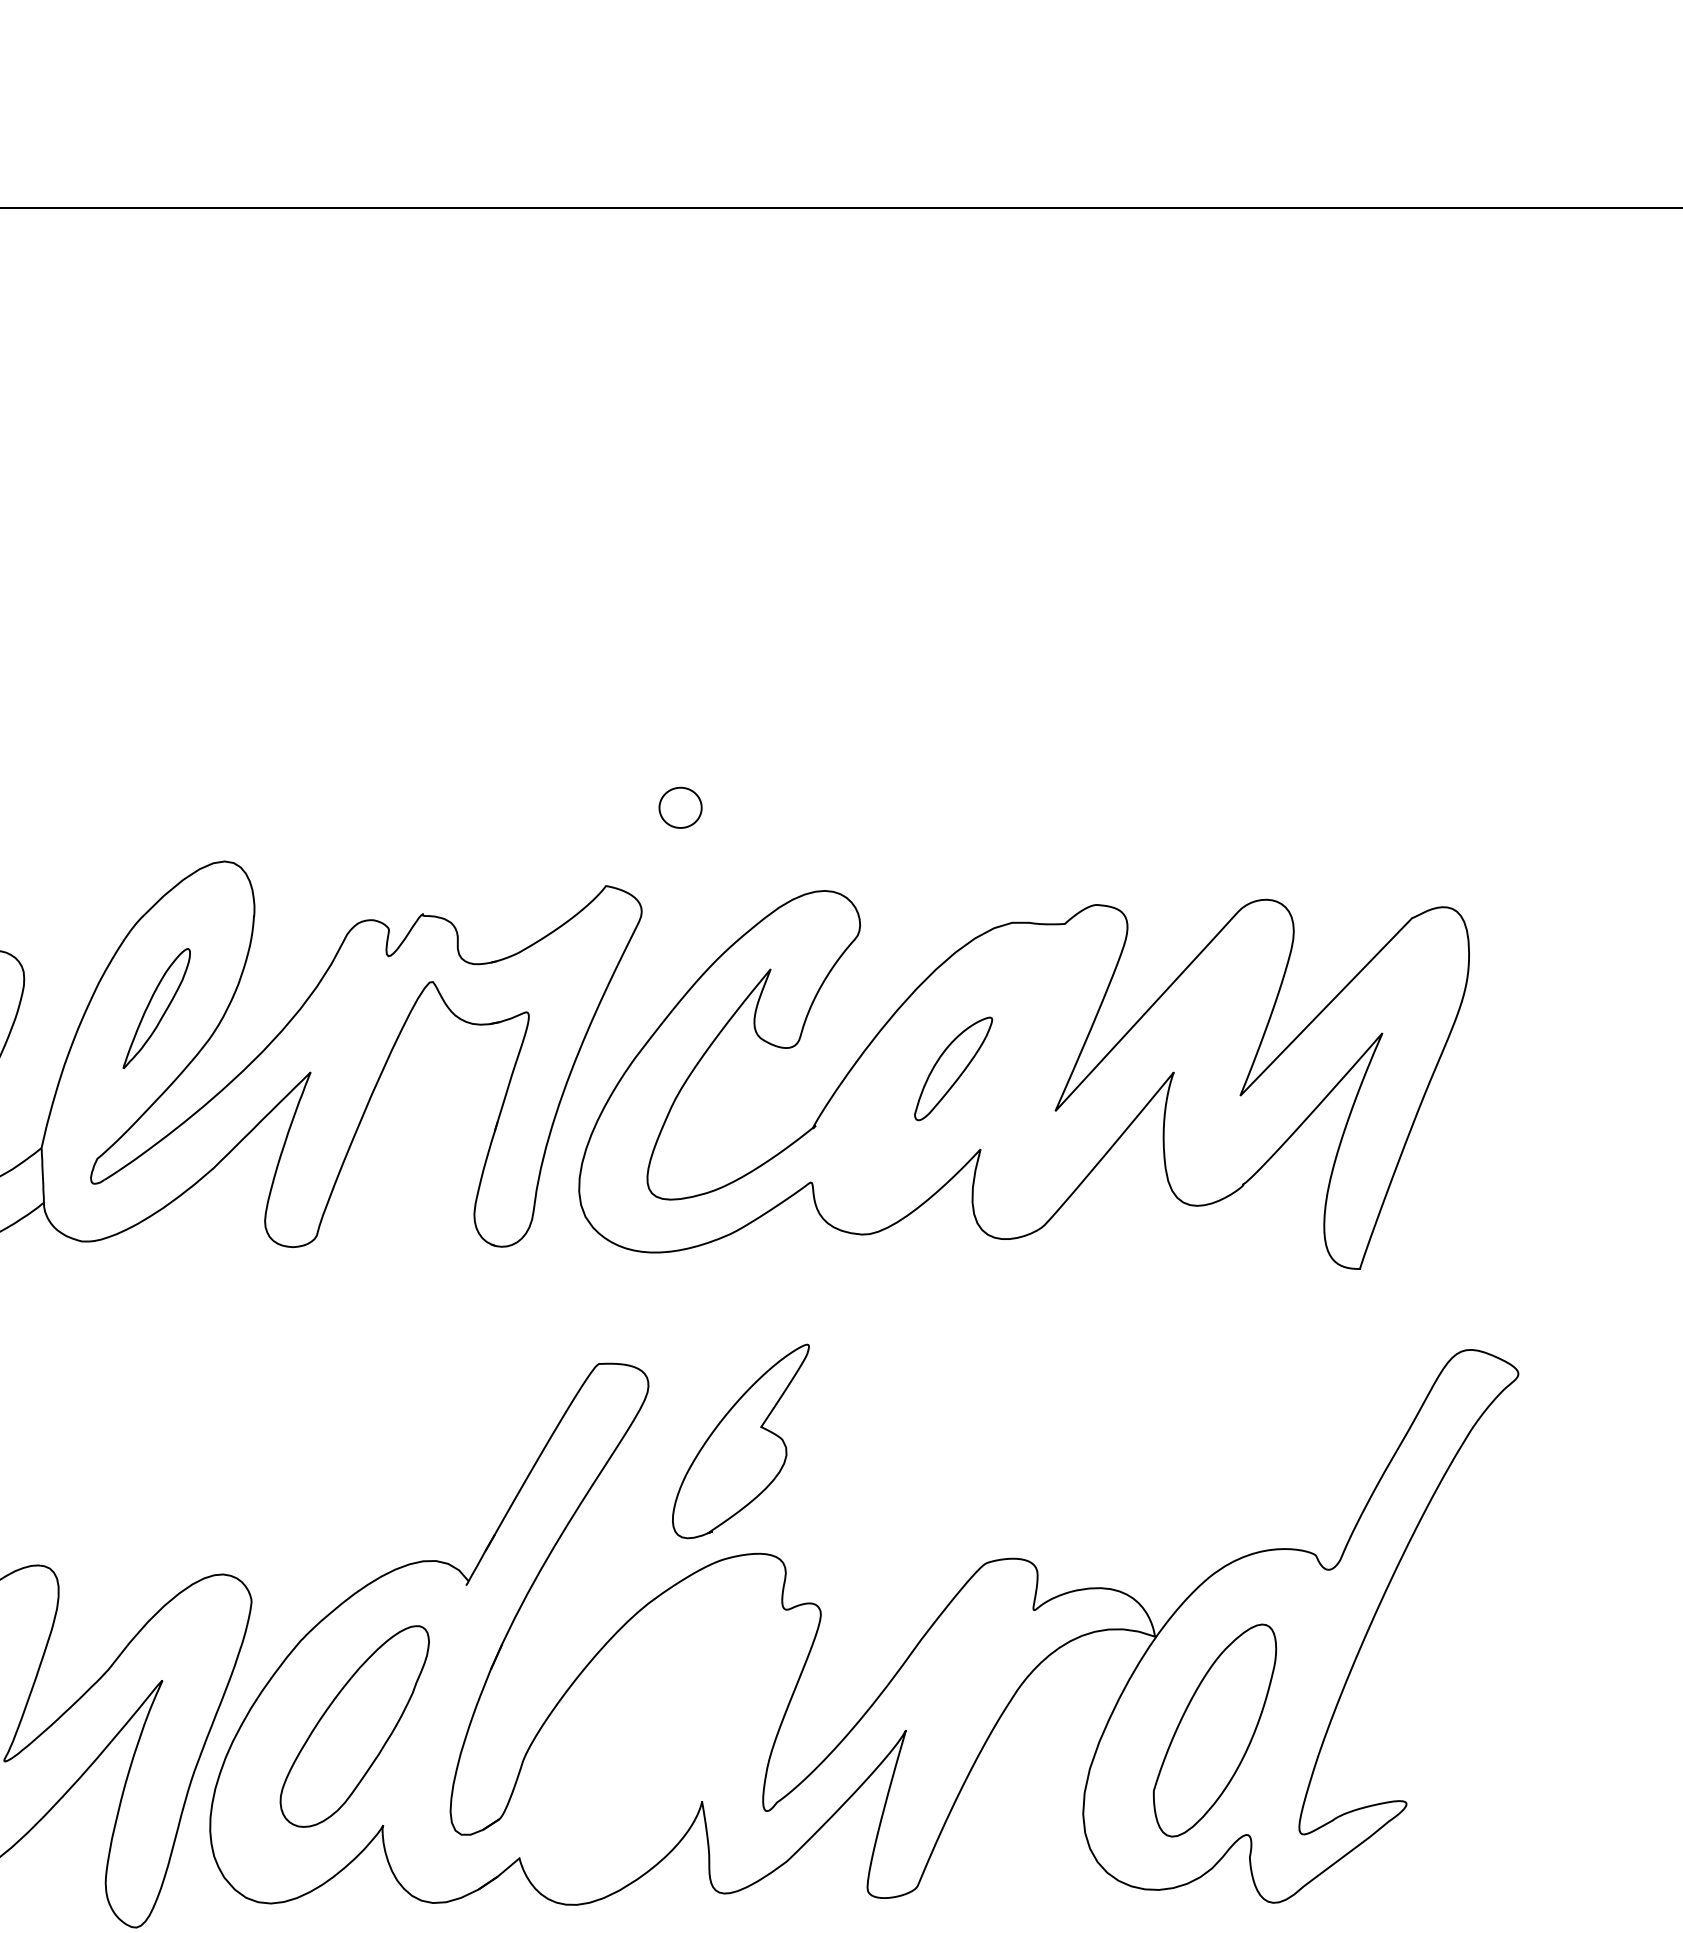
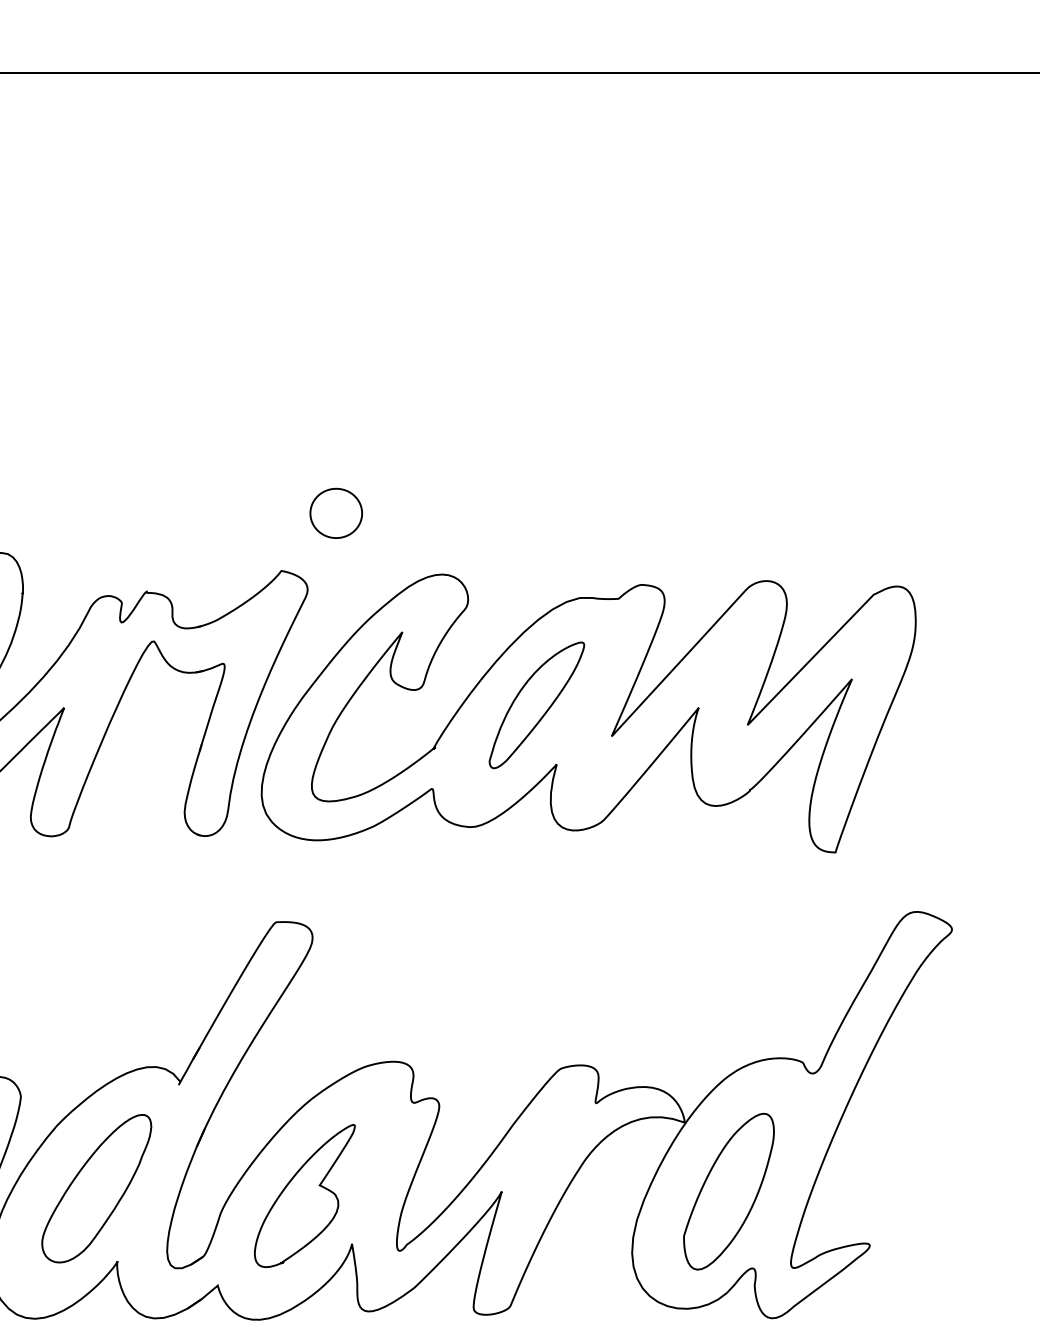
part: (680, 807) -> (336, 513), size x1.67
part: (953, 1068) -> (536, 705), size x1.67
part: (740, 1441) -> (304, 1196), moved

